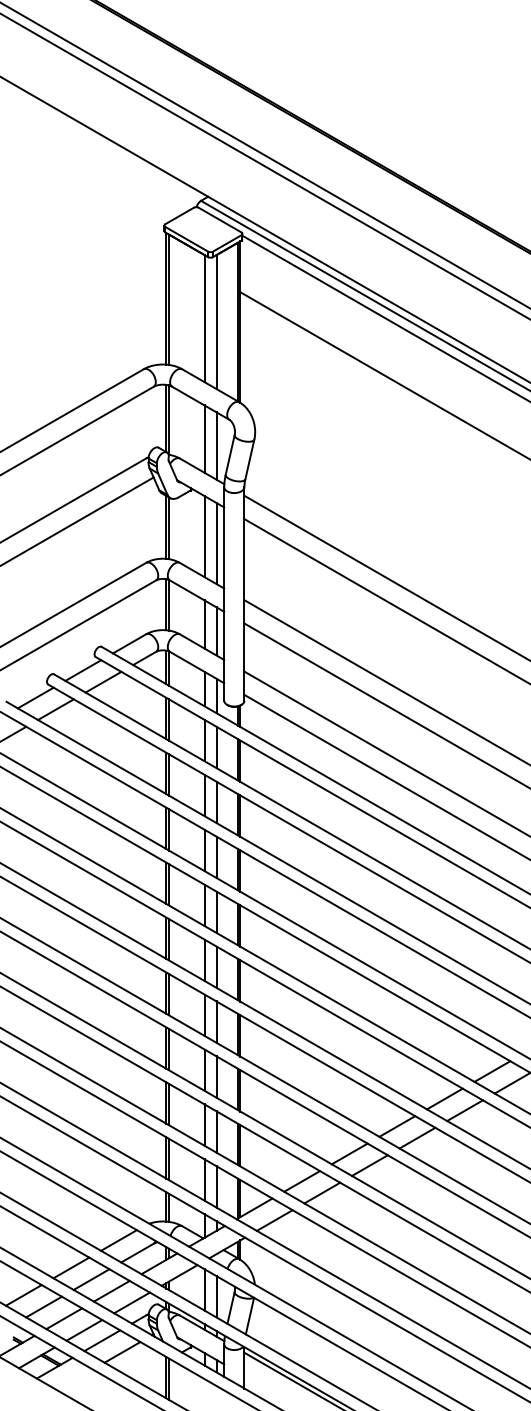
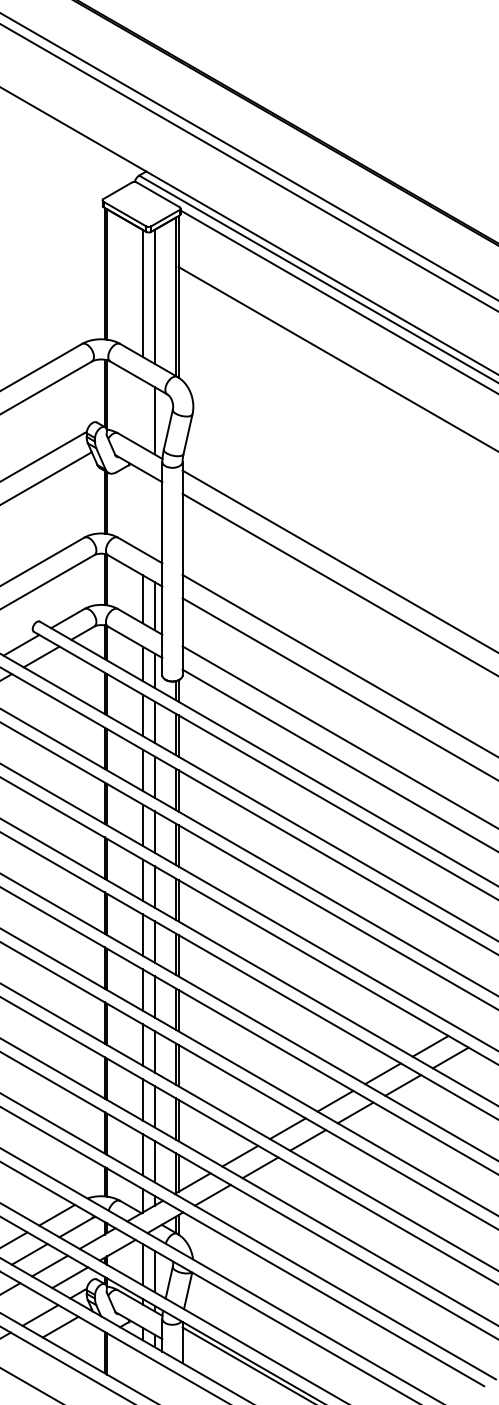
line: (204, 438) -> (142, 413), removed
line: (204, 536) -> (142, 511), removed
line: (216, 543) -> (154, 518), removed
line: (84, 1330) -> (22, 1305), removed

